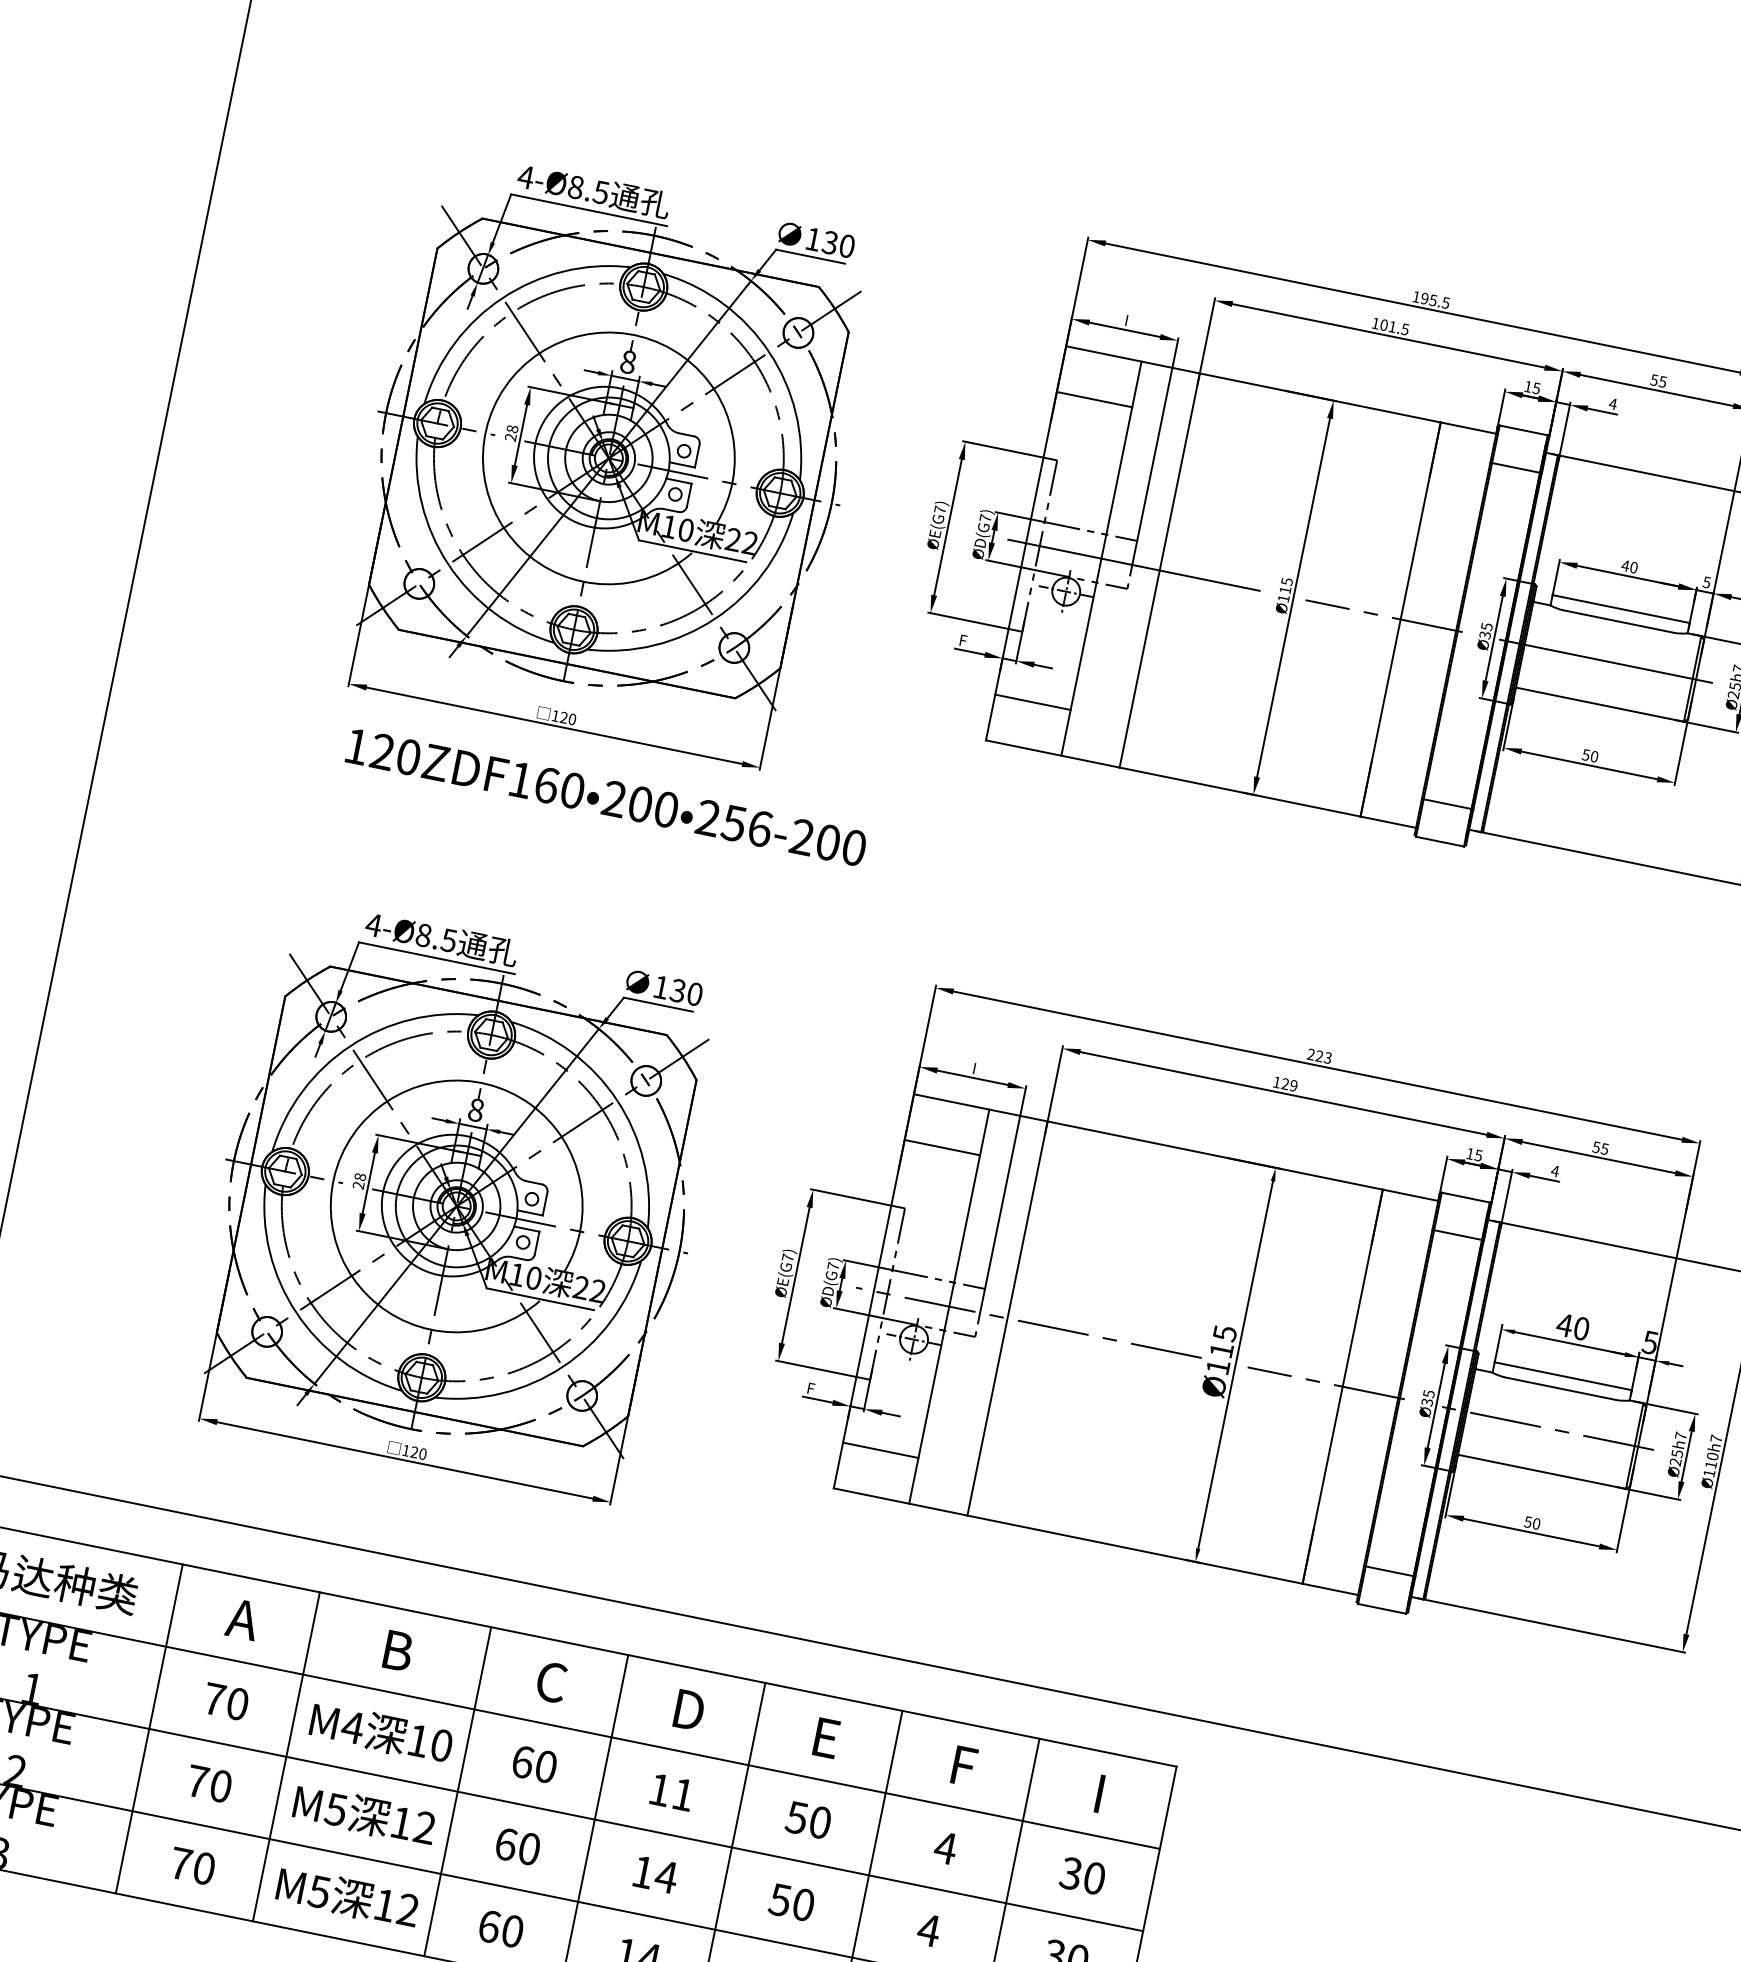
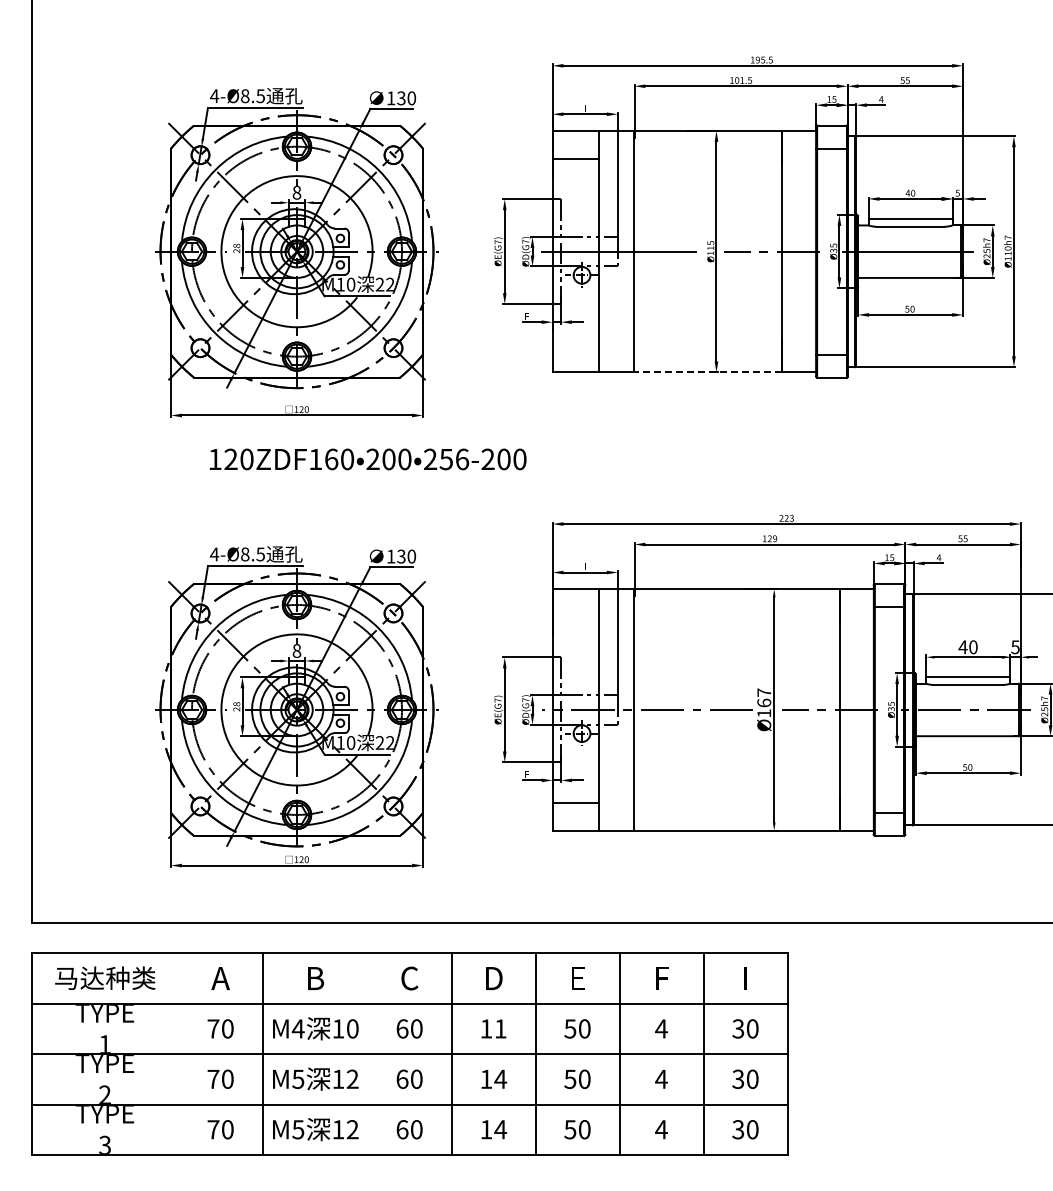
line: (1032, 702) -> (575, 344), removed
line: (1240, 792) -> (708, 372), solid -> dashed
text: (605, 797) -> (367, 459), moved
line: (941, 1147) -> (575, 617), removed
text: (1223, 1341) -> (764, 697), Ø115 -> Ø167
line: (149, 1727) -> (178, 1053), removed
line: (457, 1790) -> (367, 1053), removed

